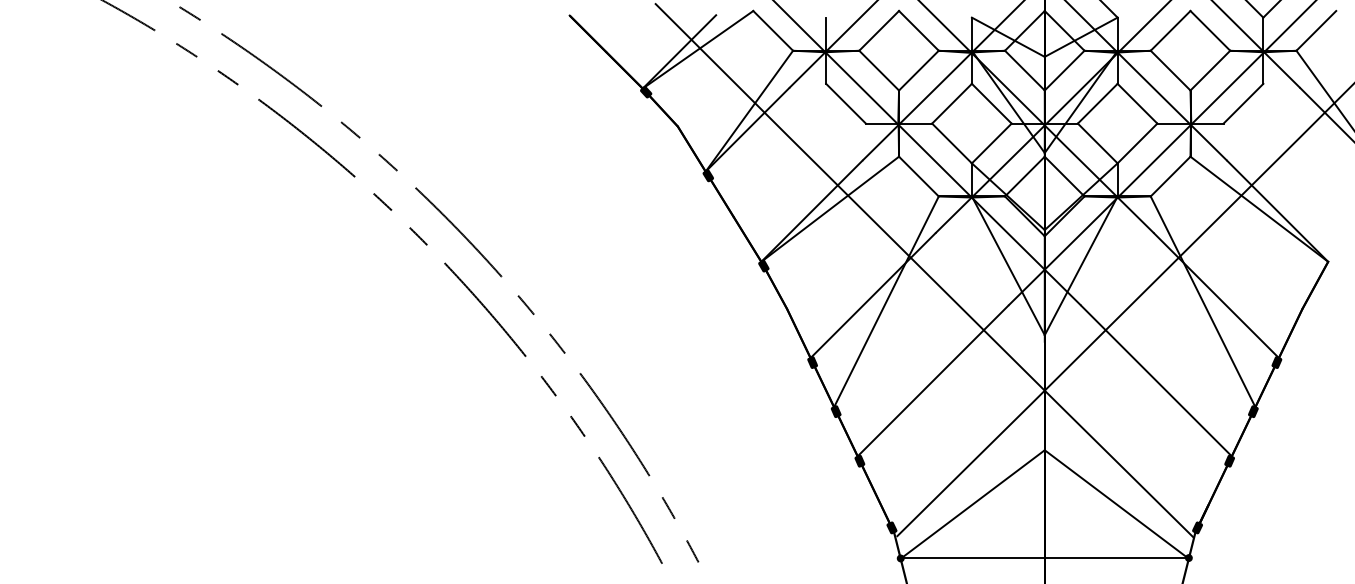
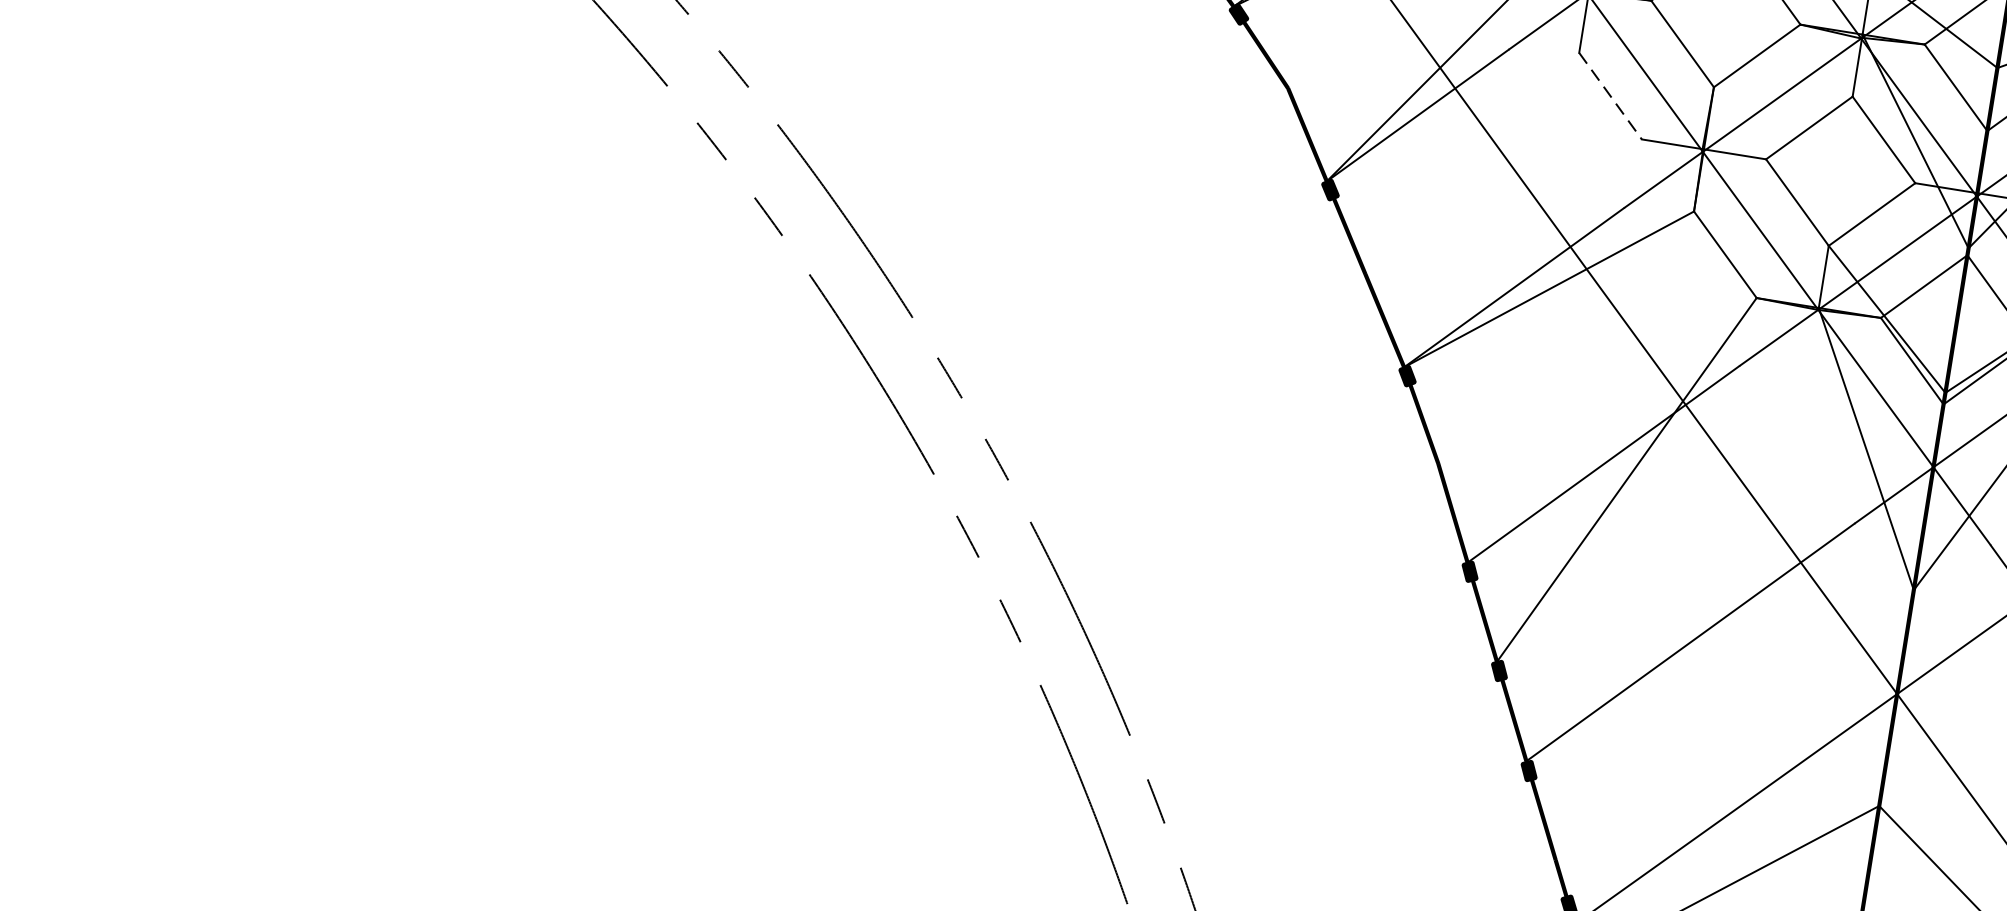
line: (846, 104) -> (1611, 97), solid -> dashed

